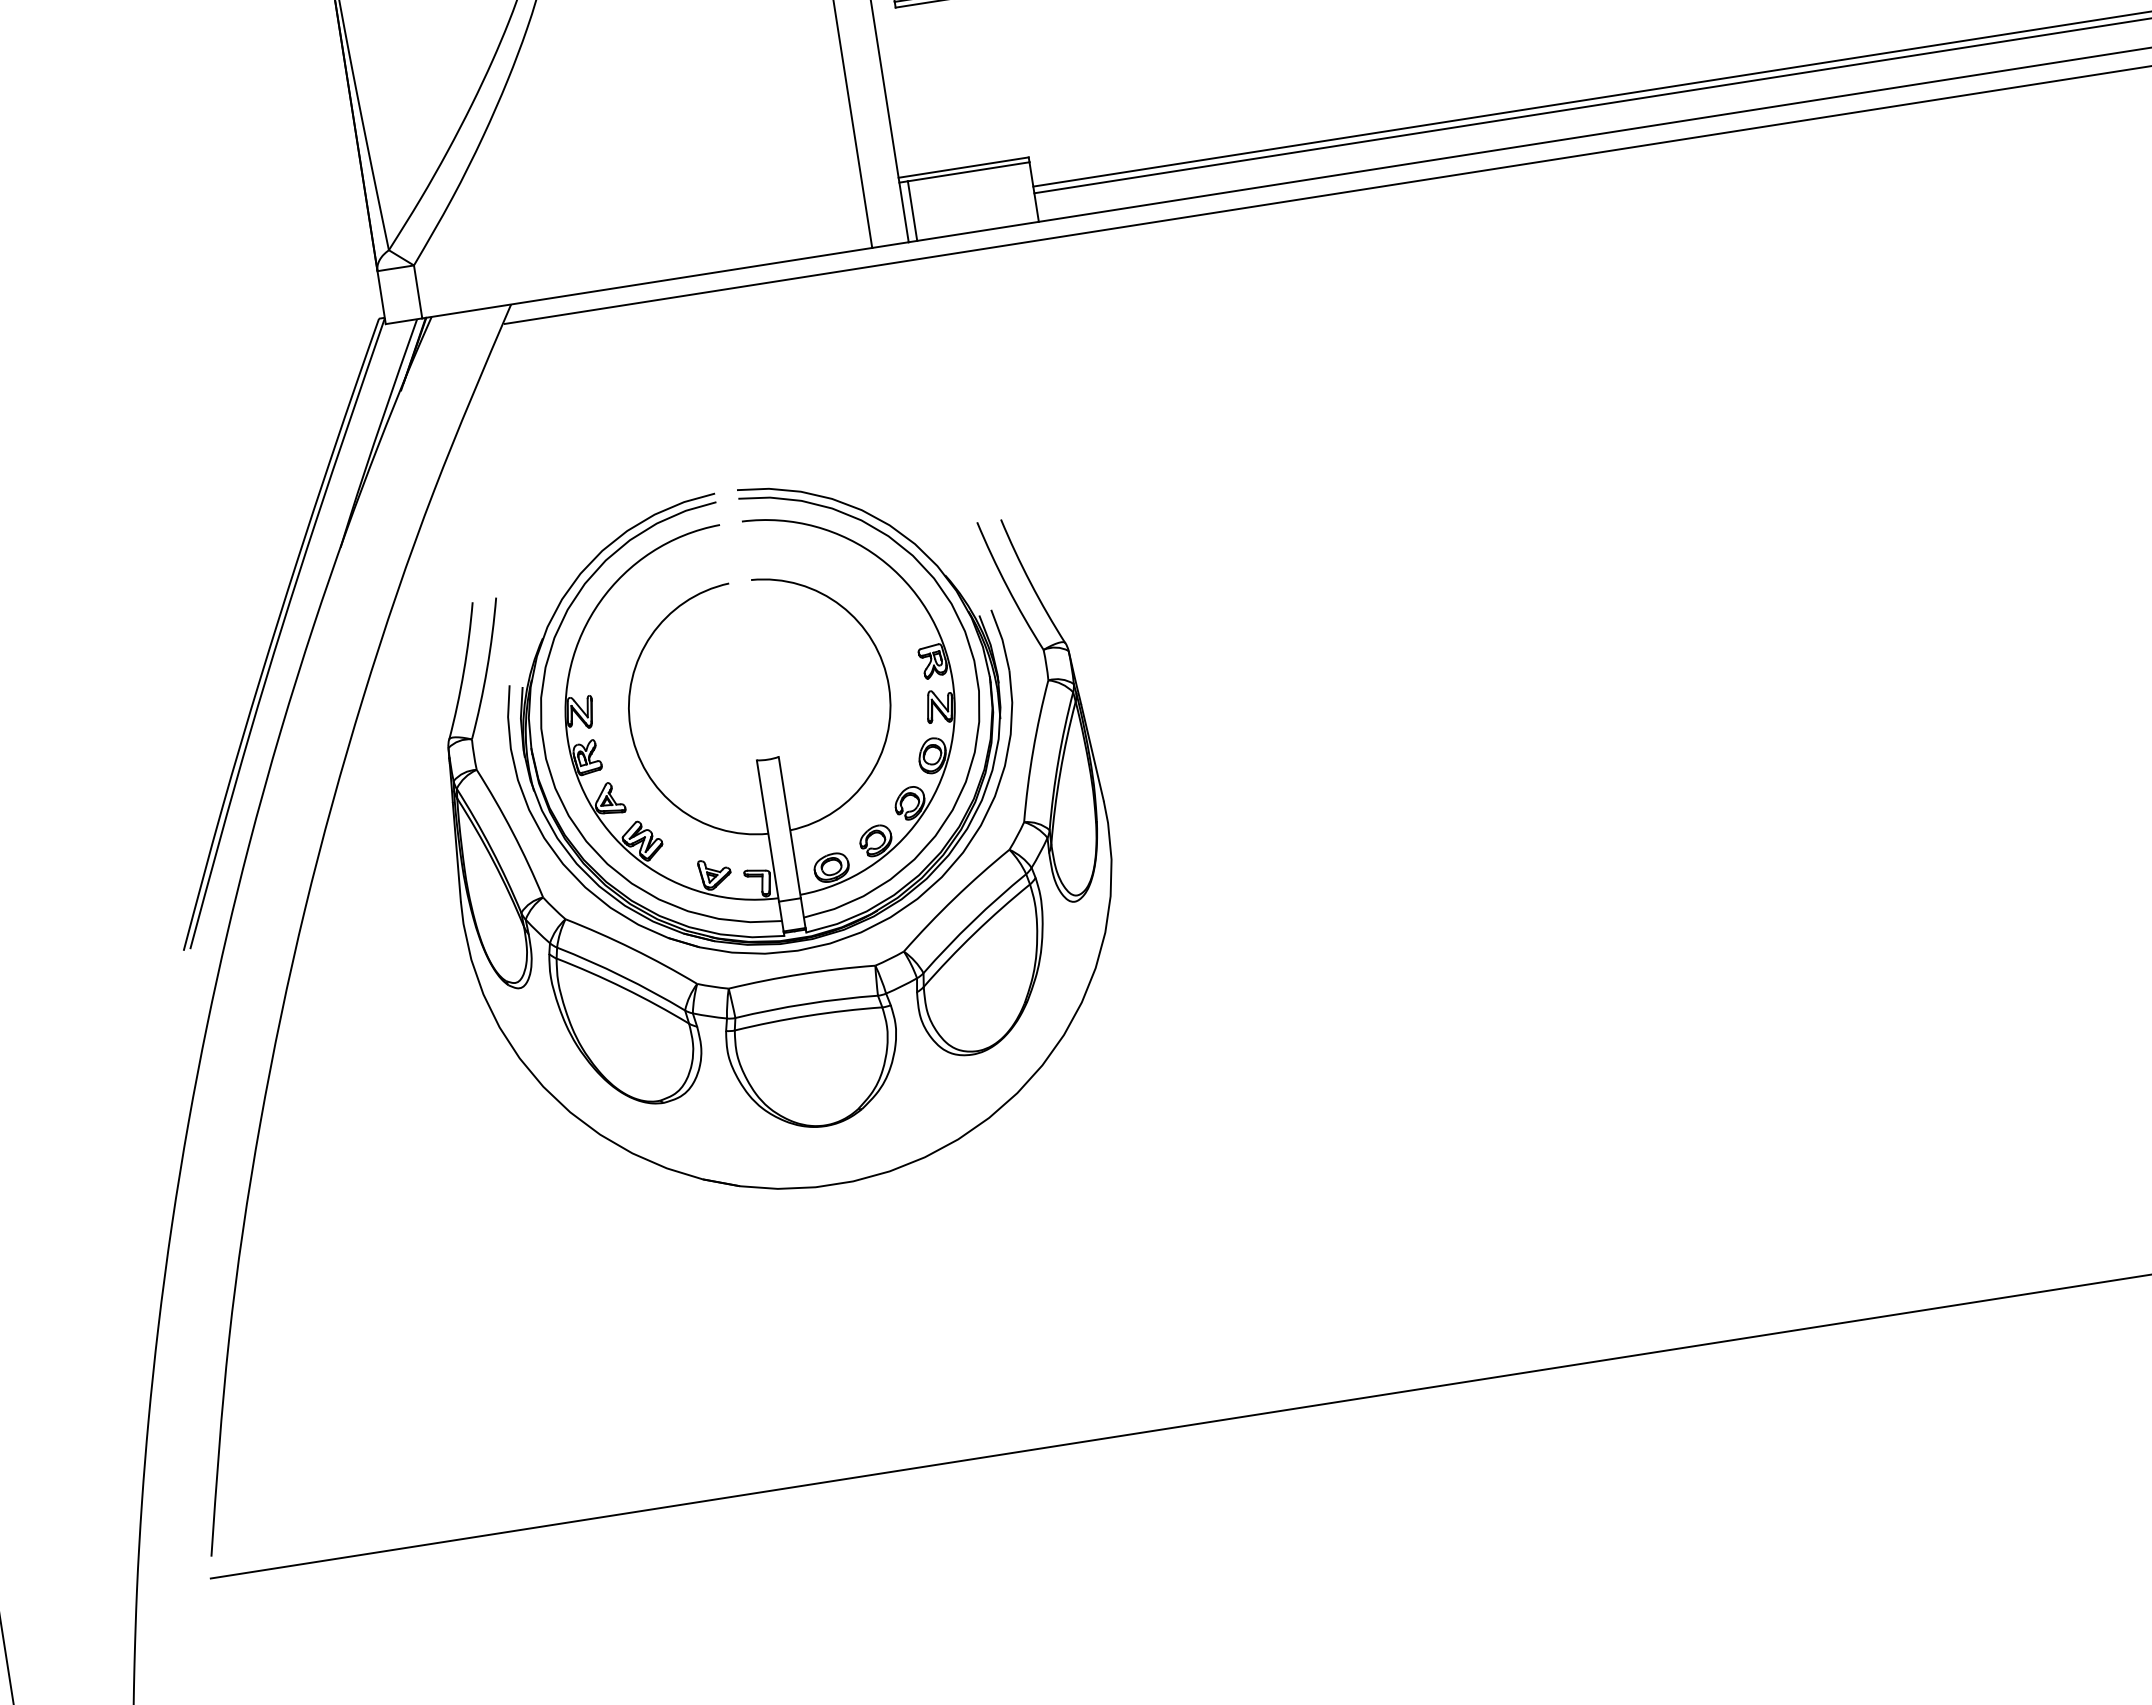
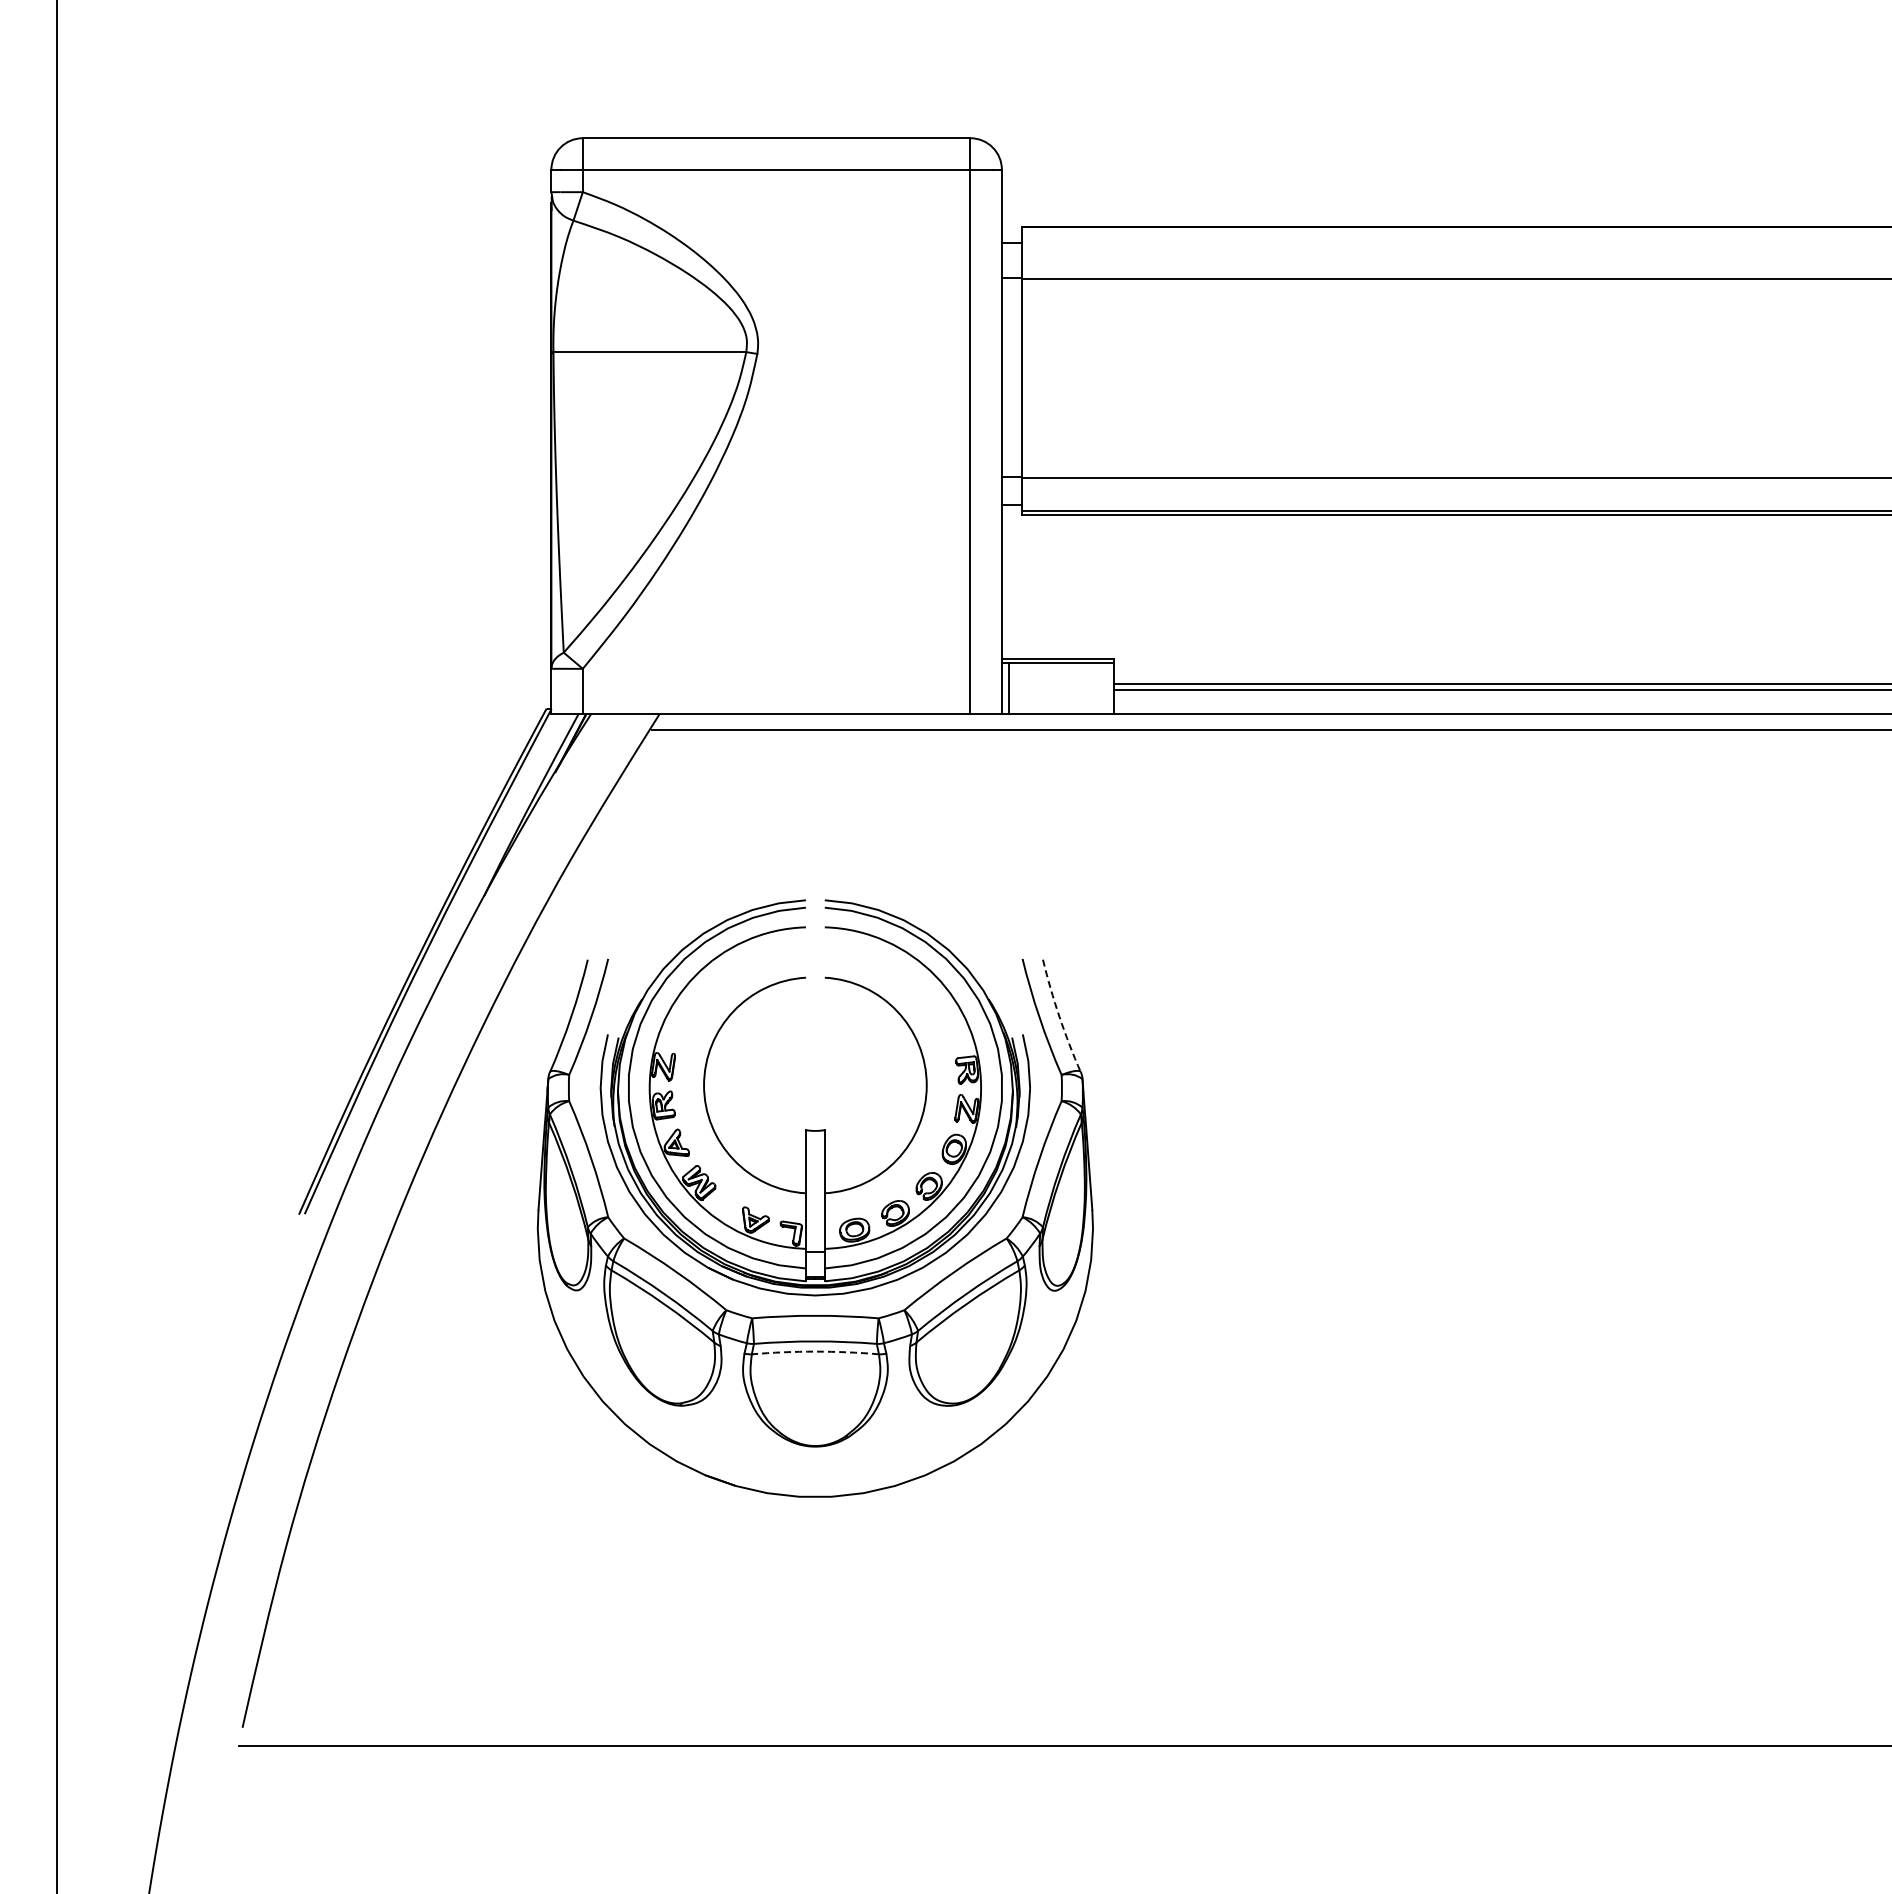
arc: (1030, 582) -> (1059, 1016), solid -> dashed
arc: (808, 1015) -> (815, 1351), solid -> dashed

